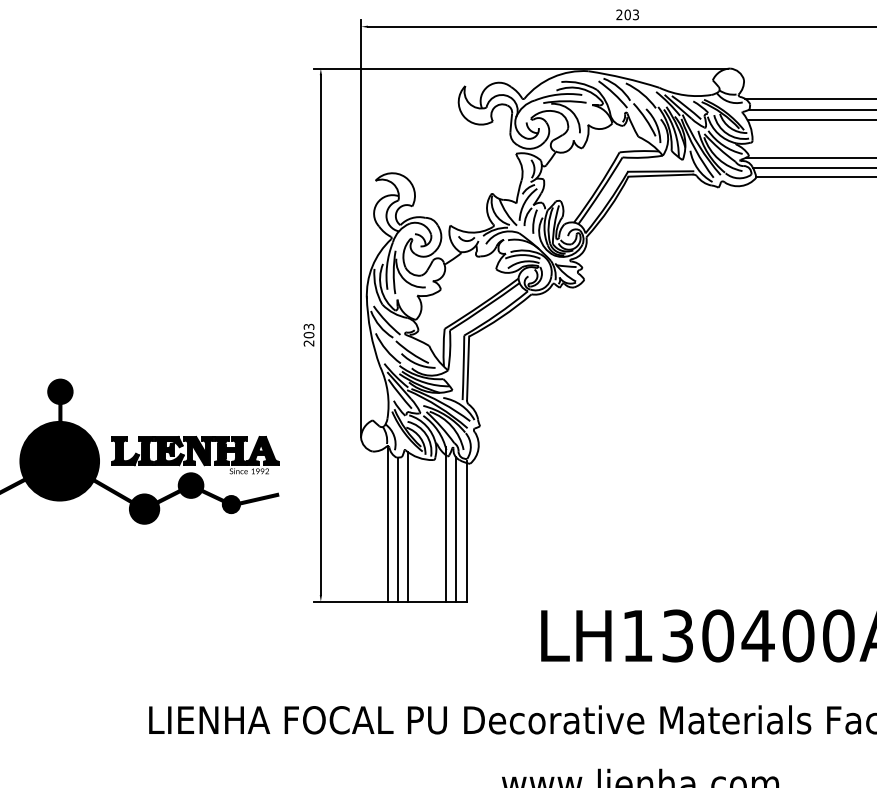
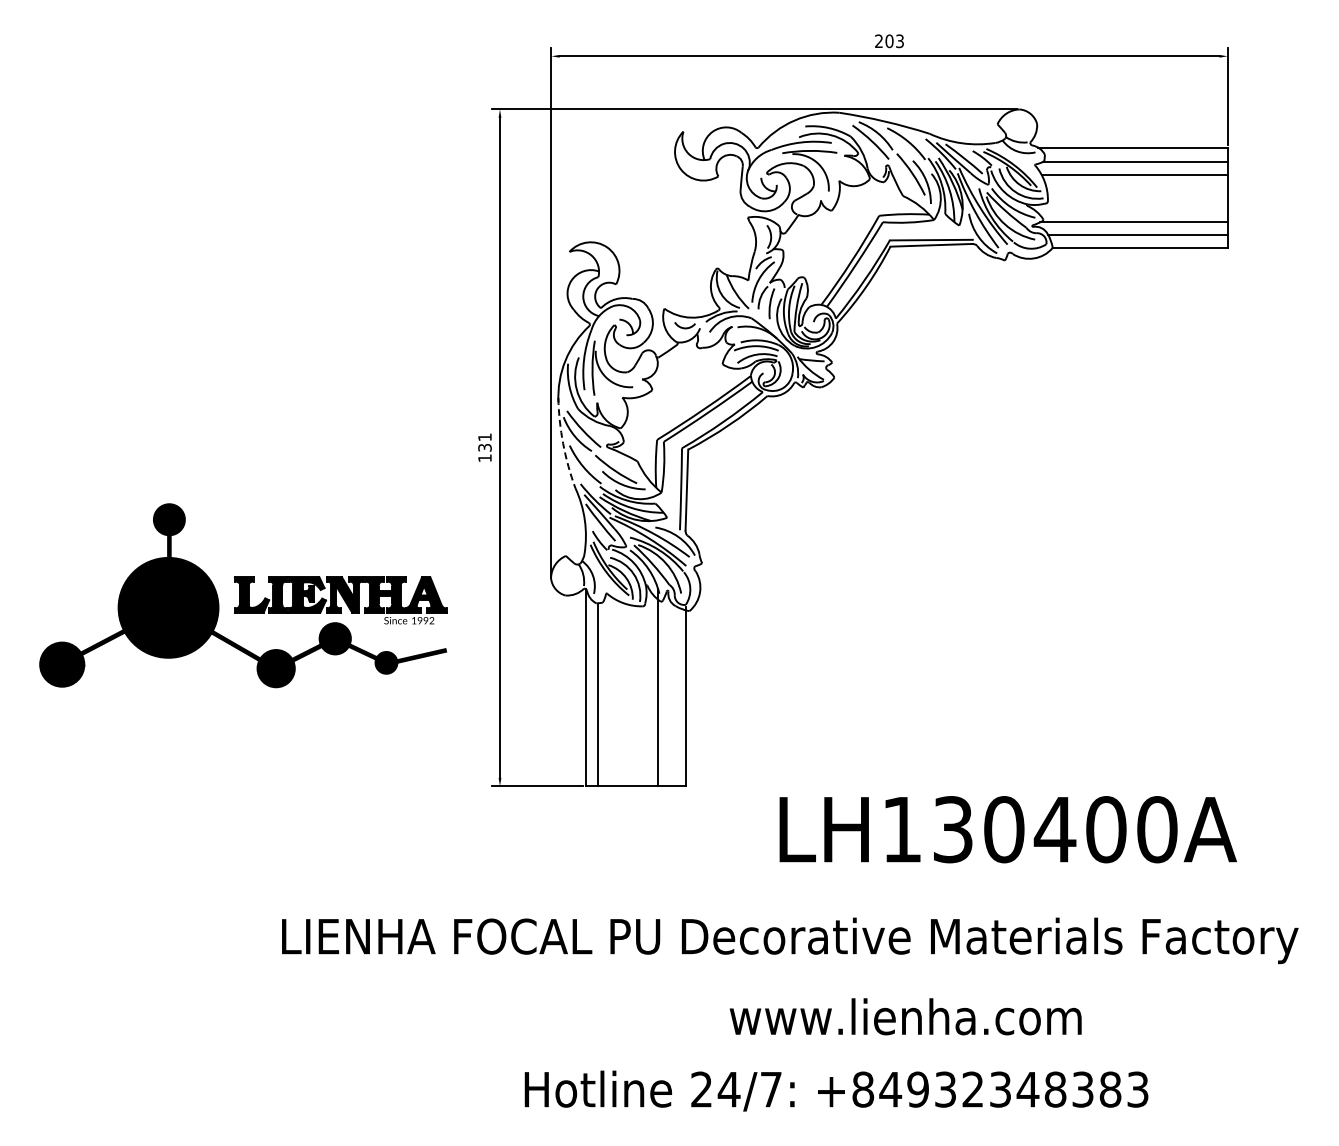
arc: (370, 331) -> (563, 443), solid -> dashed
text: (308, 334) -> (484, 447), 203 -> 131
line: (408, 527) -> (611, 691), removed
line: (455, 529) -> (671, 694), removed

